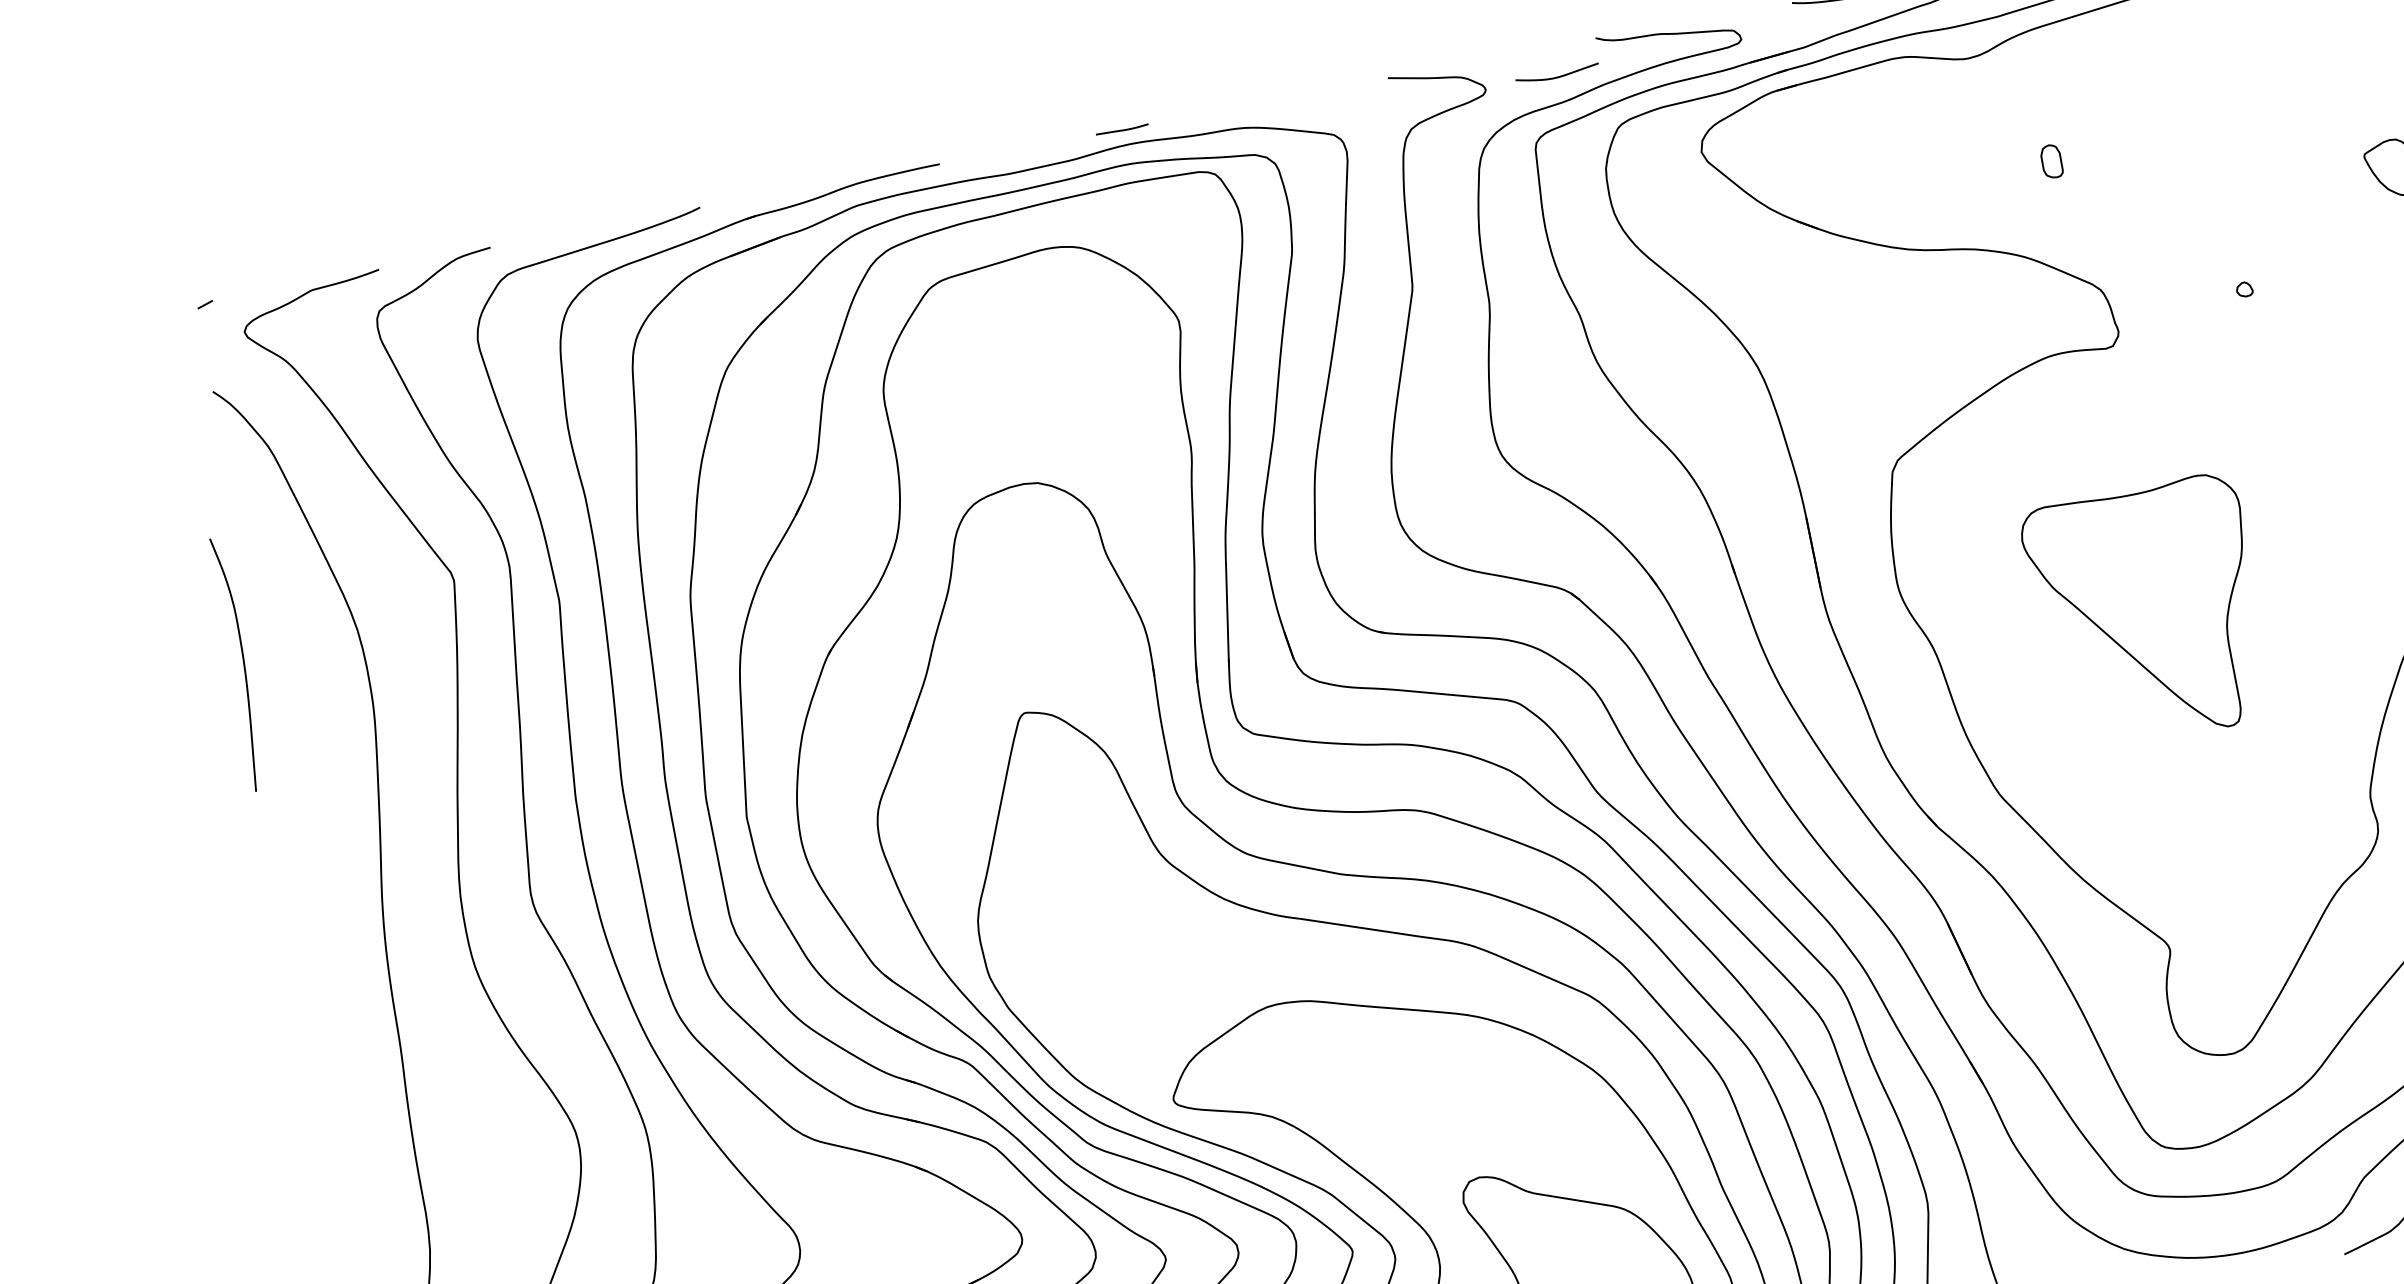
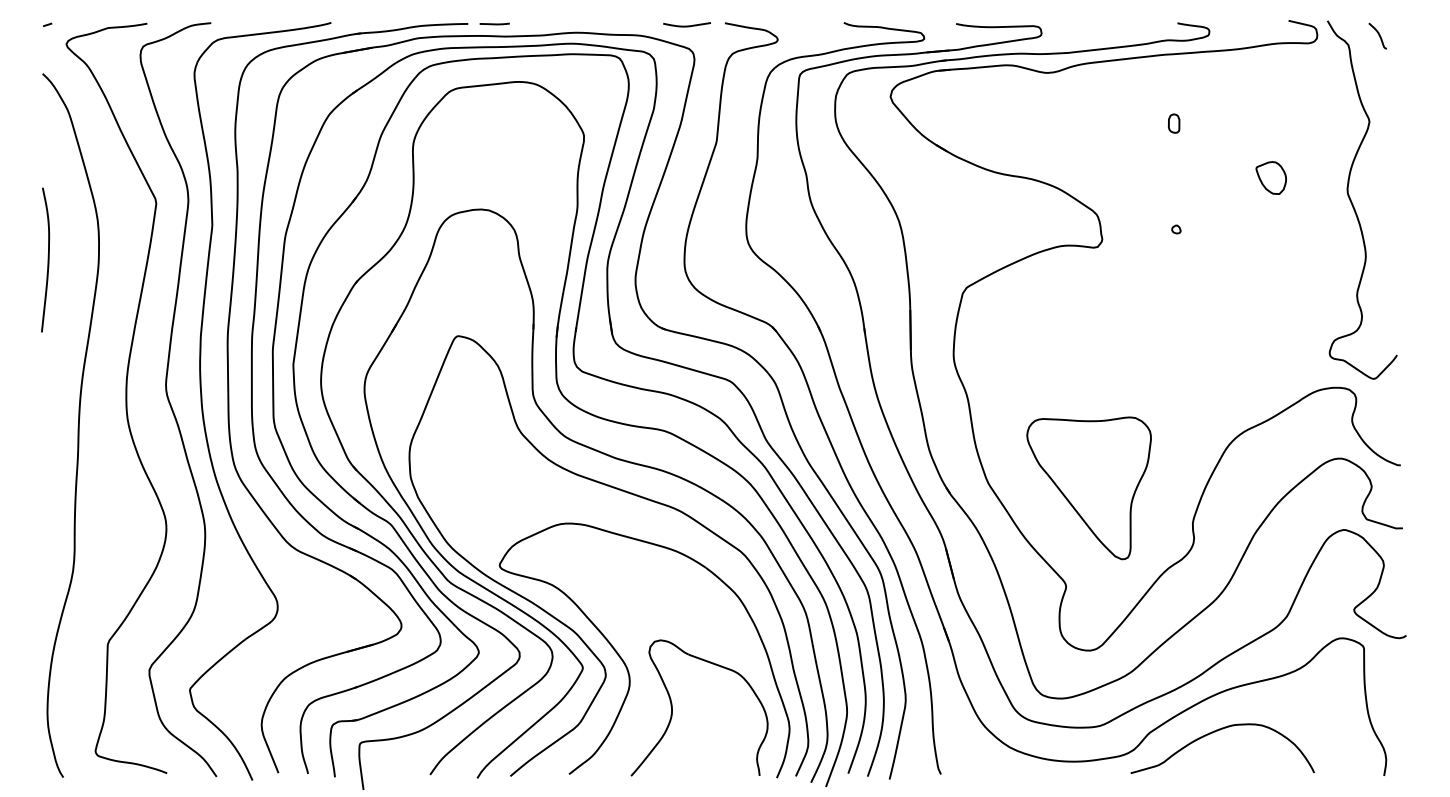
curve: (1556, 75) -> (686, 25), moved
line: (1121, 129) -> (494, 23), moved
part: (2052, 161) -> (1174, 123), moved
part: (2146, 613) -> (1088, 488), moved
curve: (241, 662) -> (47, 259), moved

